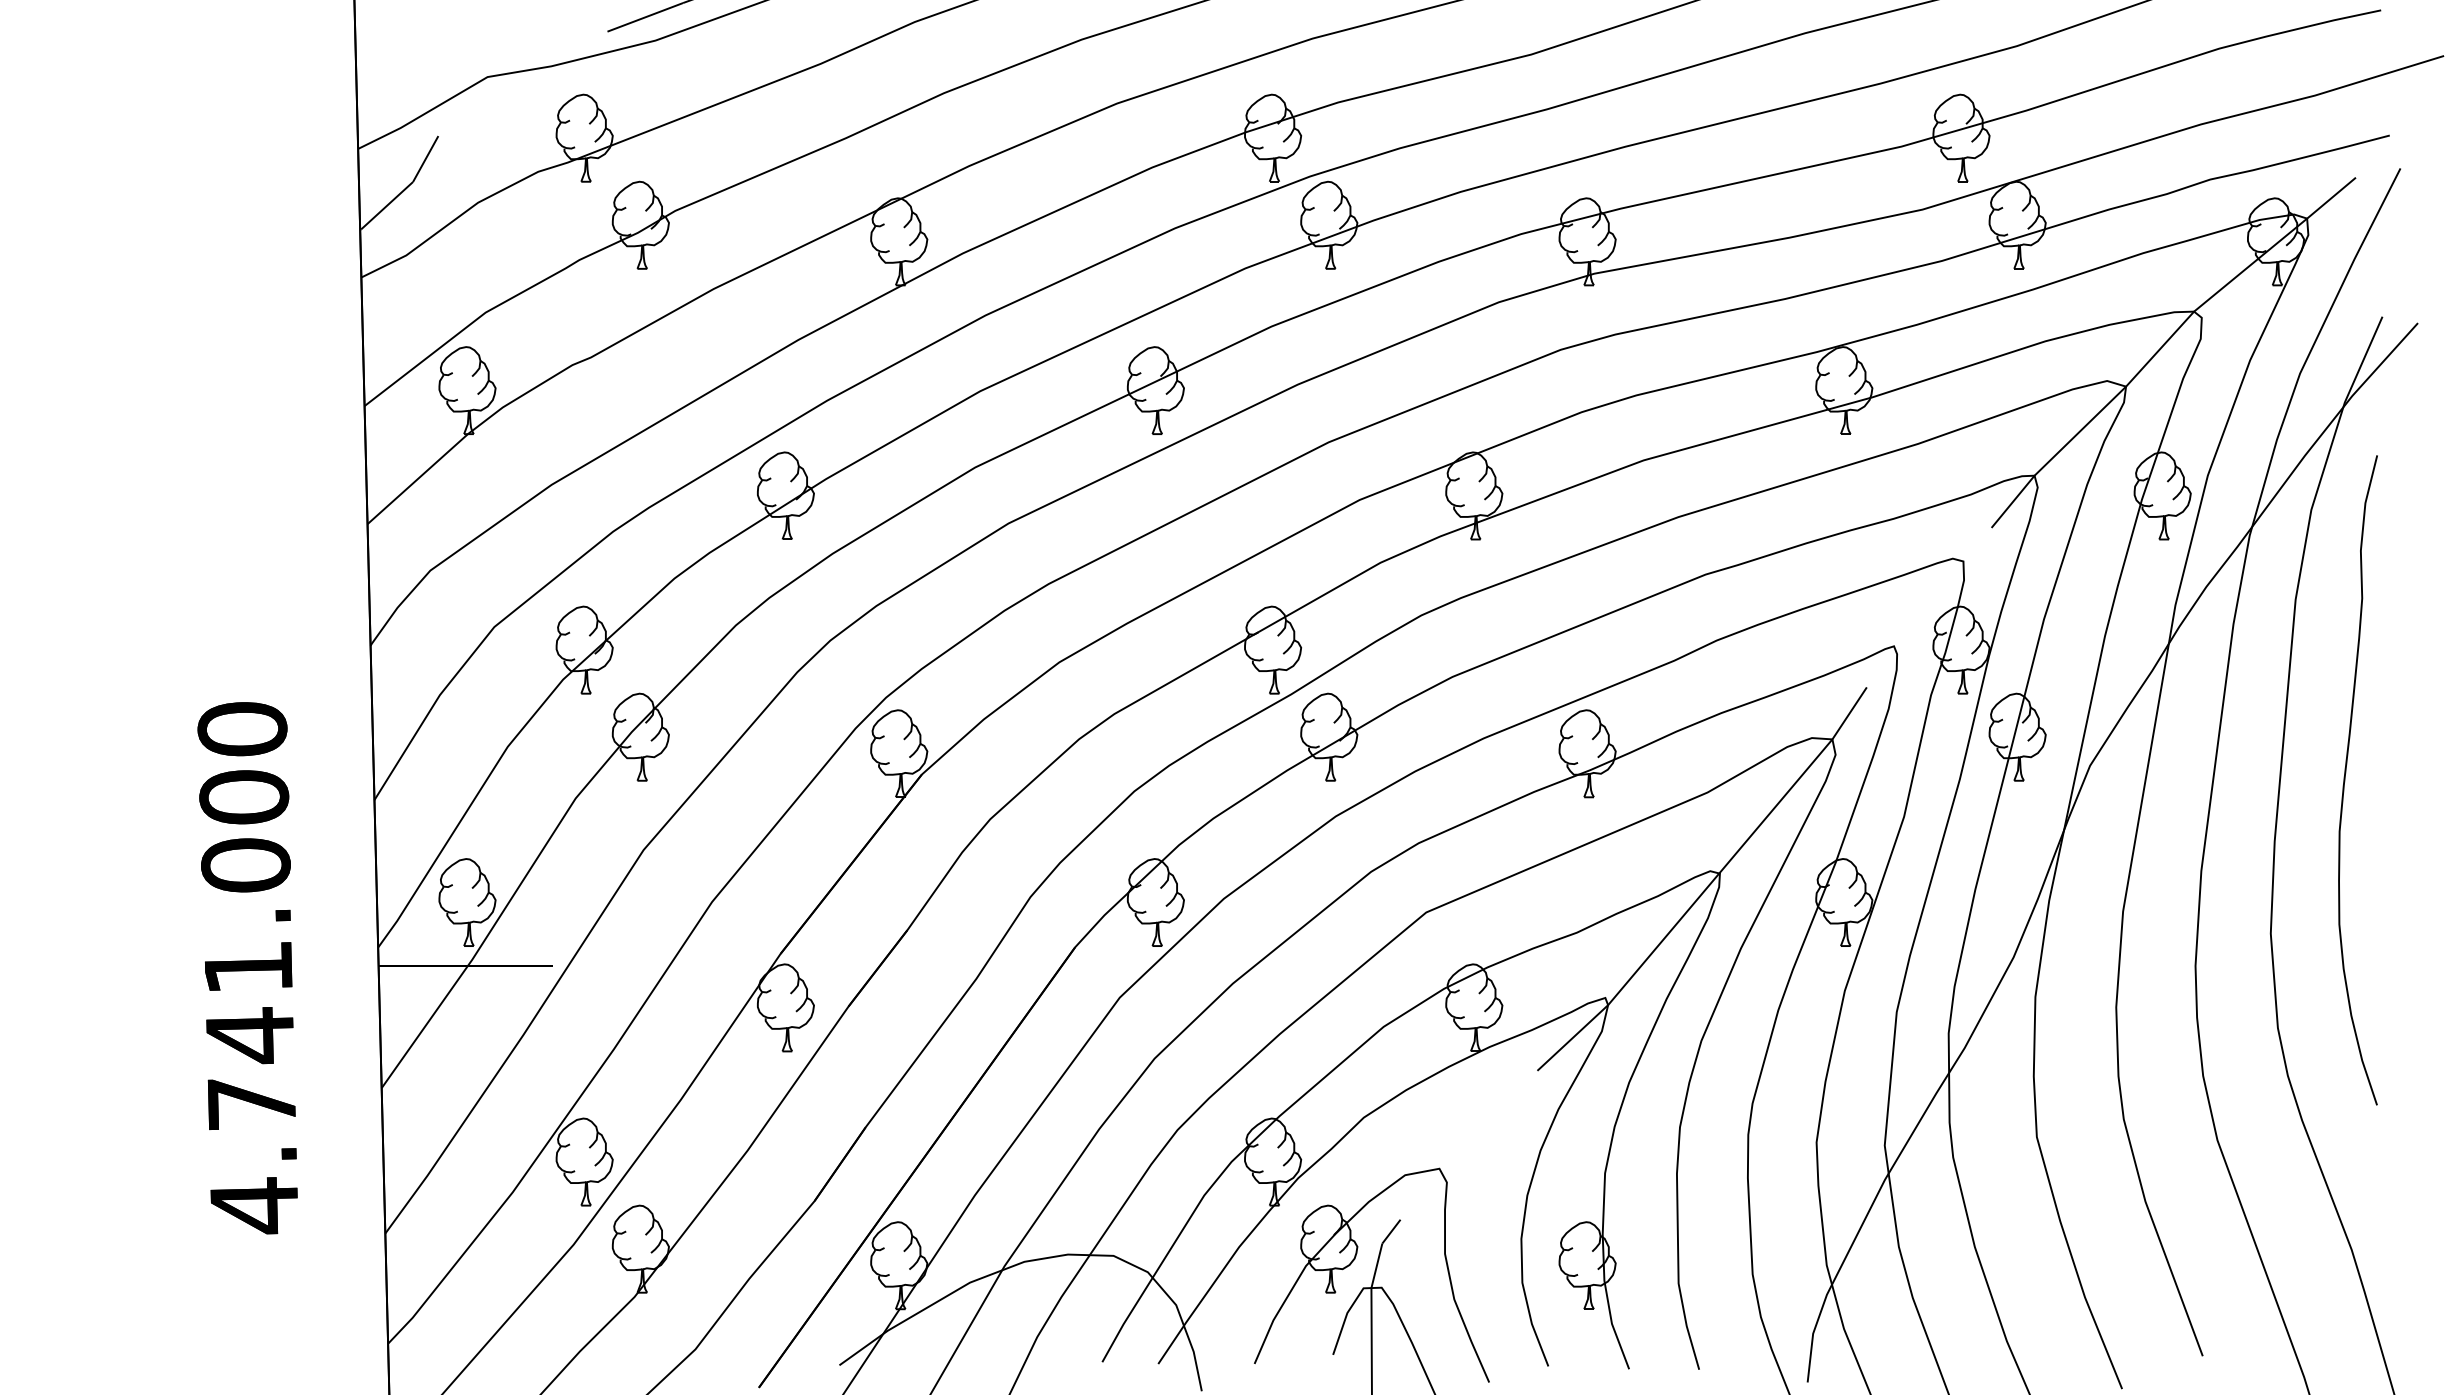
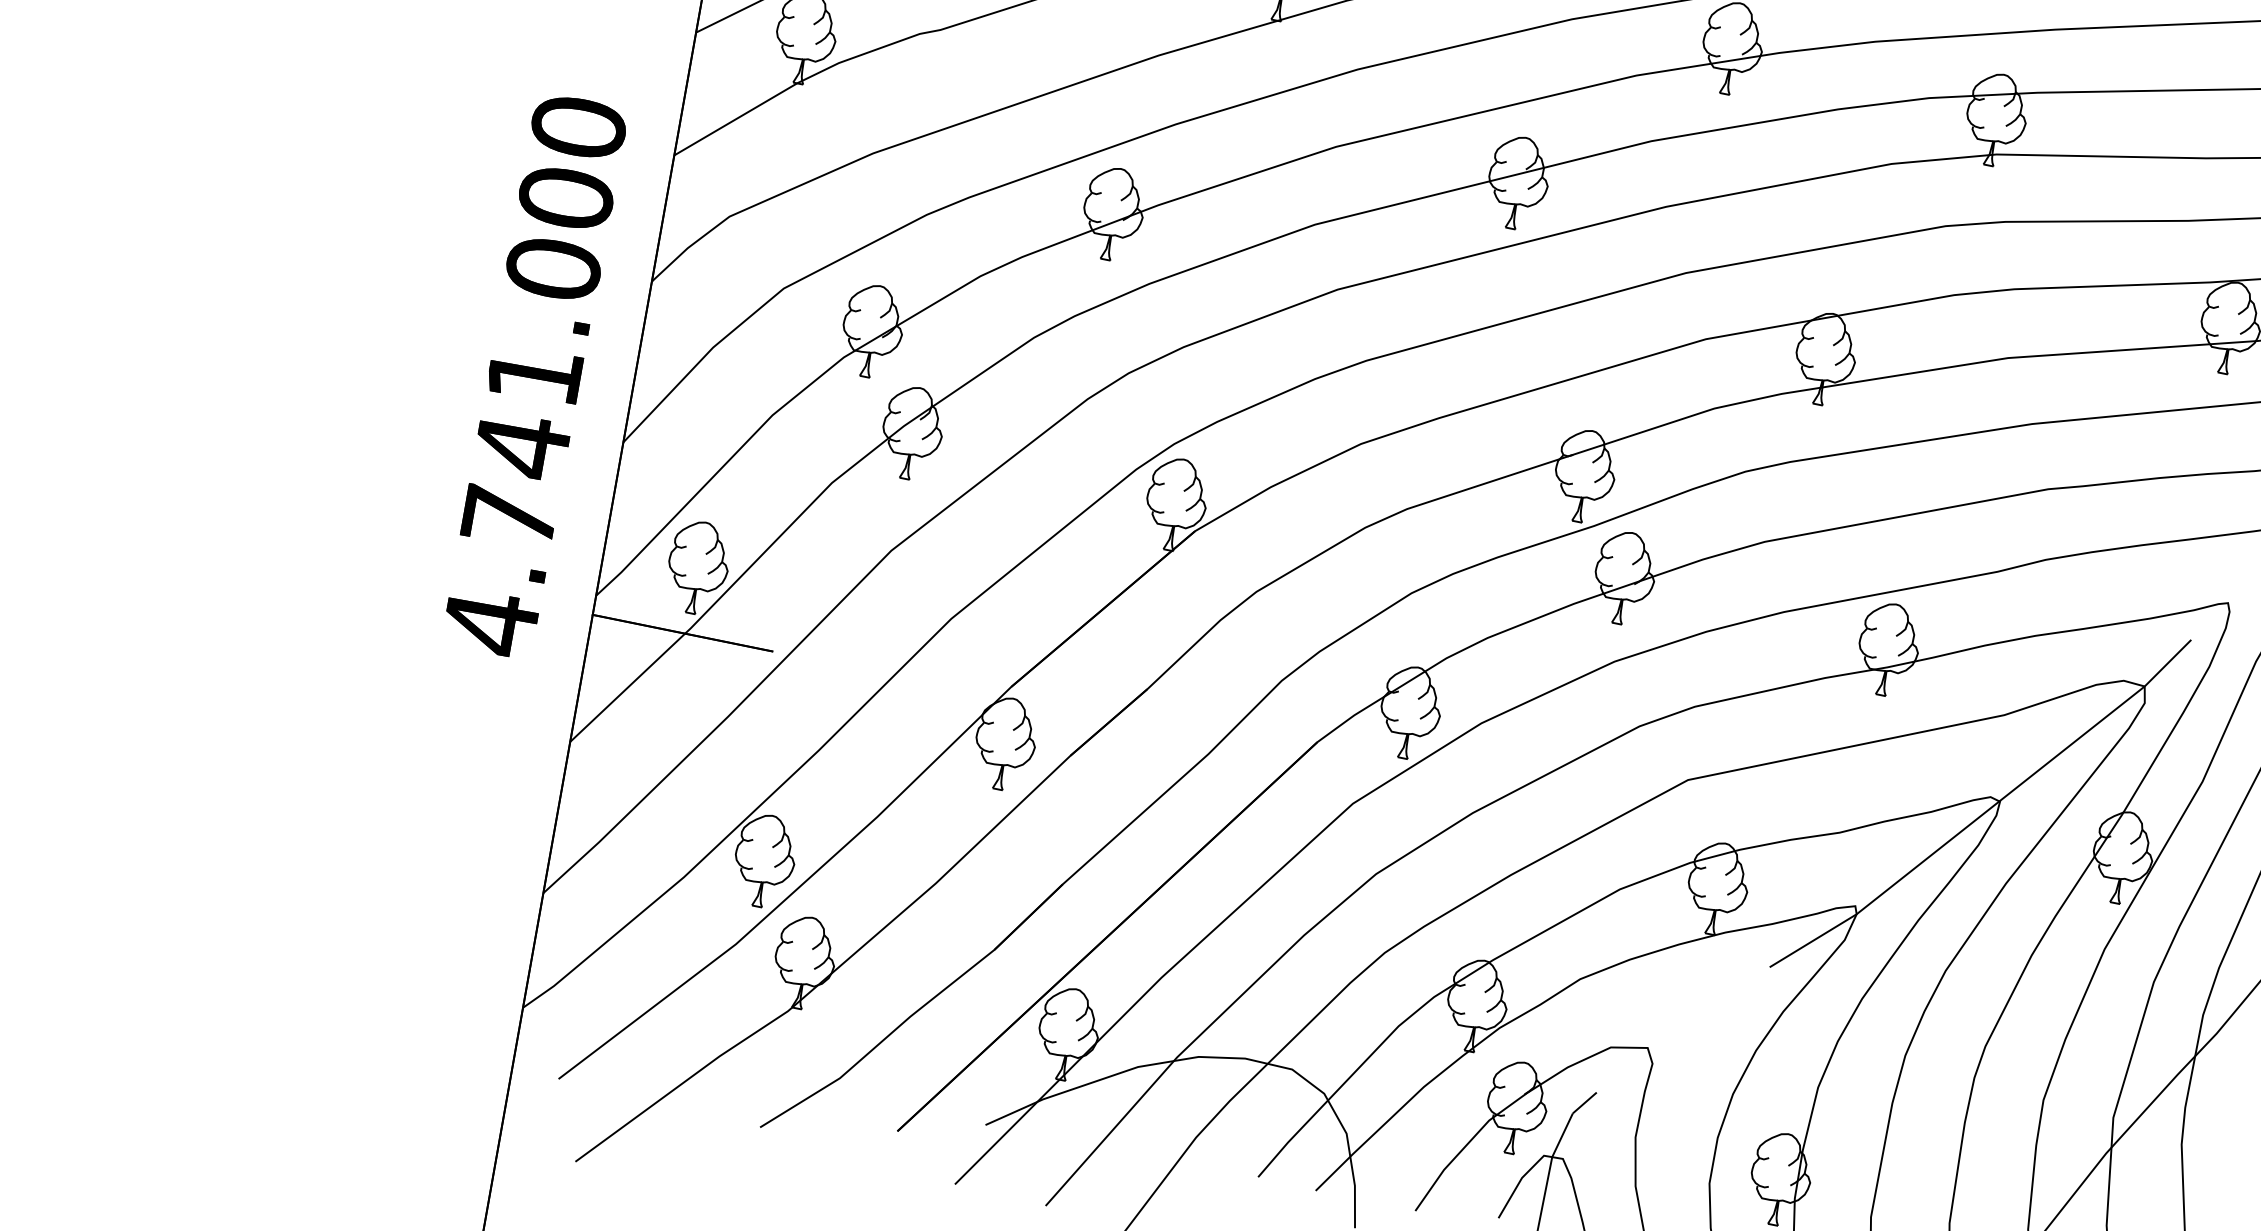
text: (247, 968) -> (533, 376), moved

